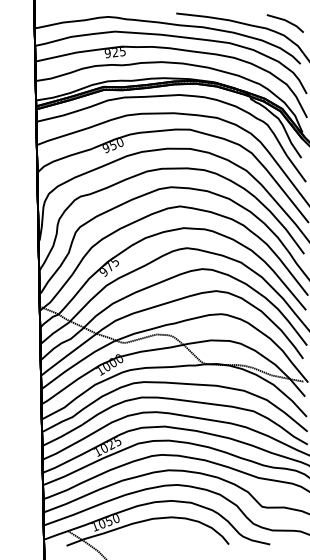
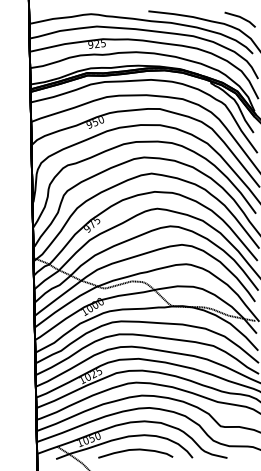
curve: (160, 535) -> (135, 450), added

